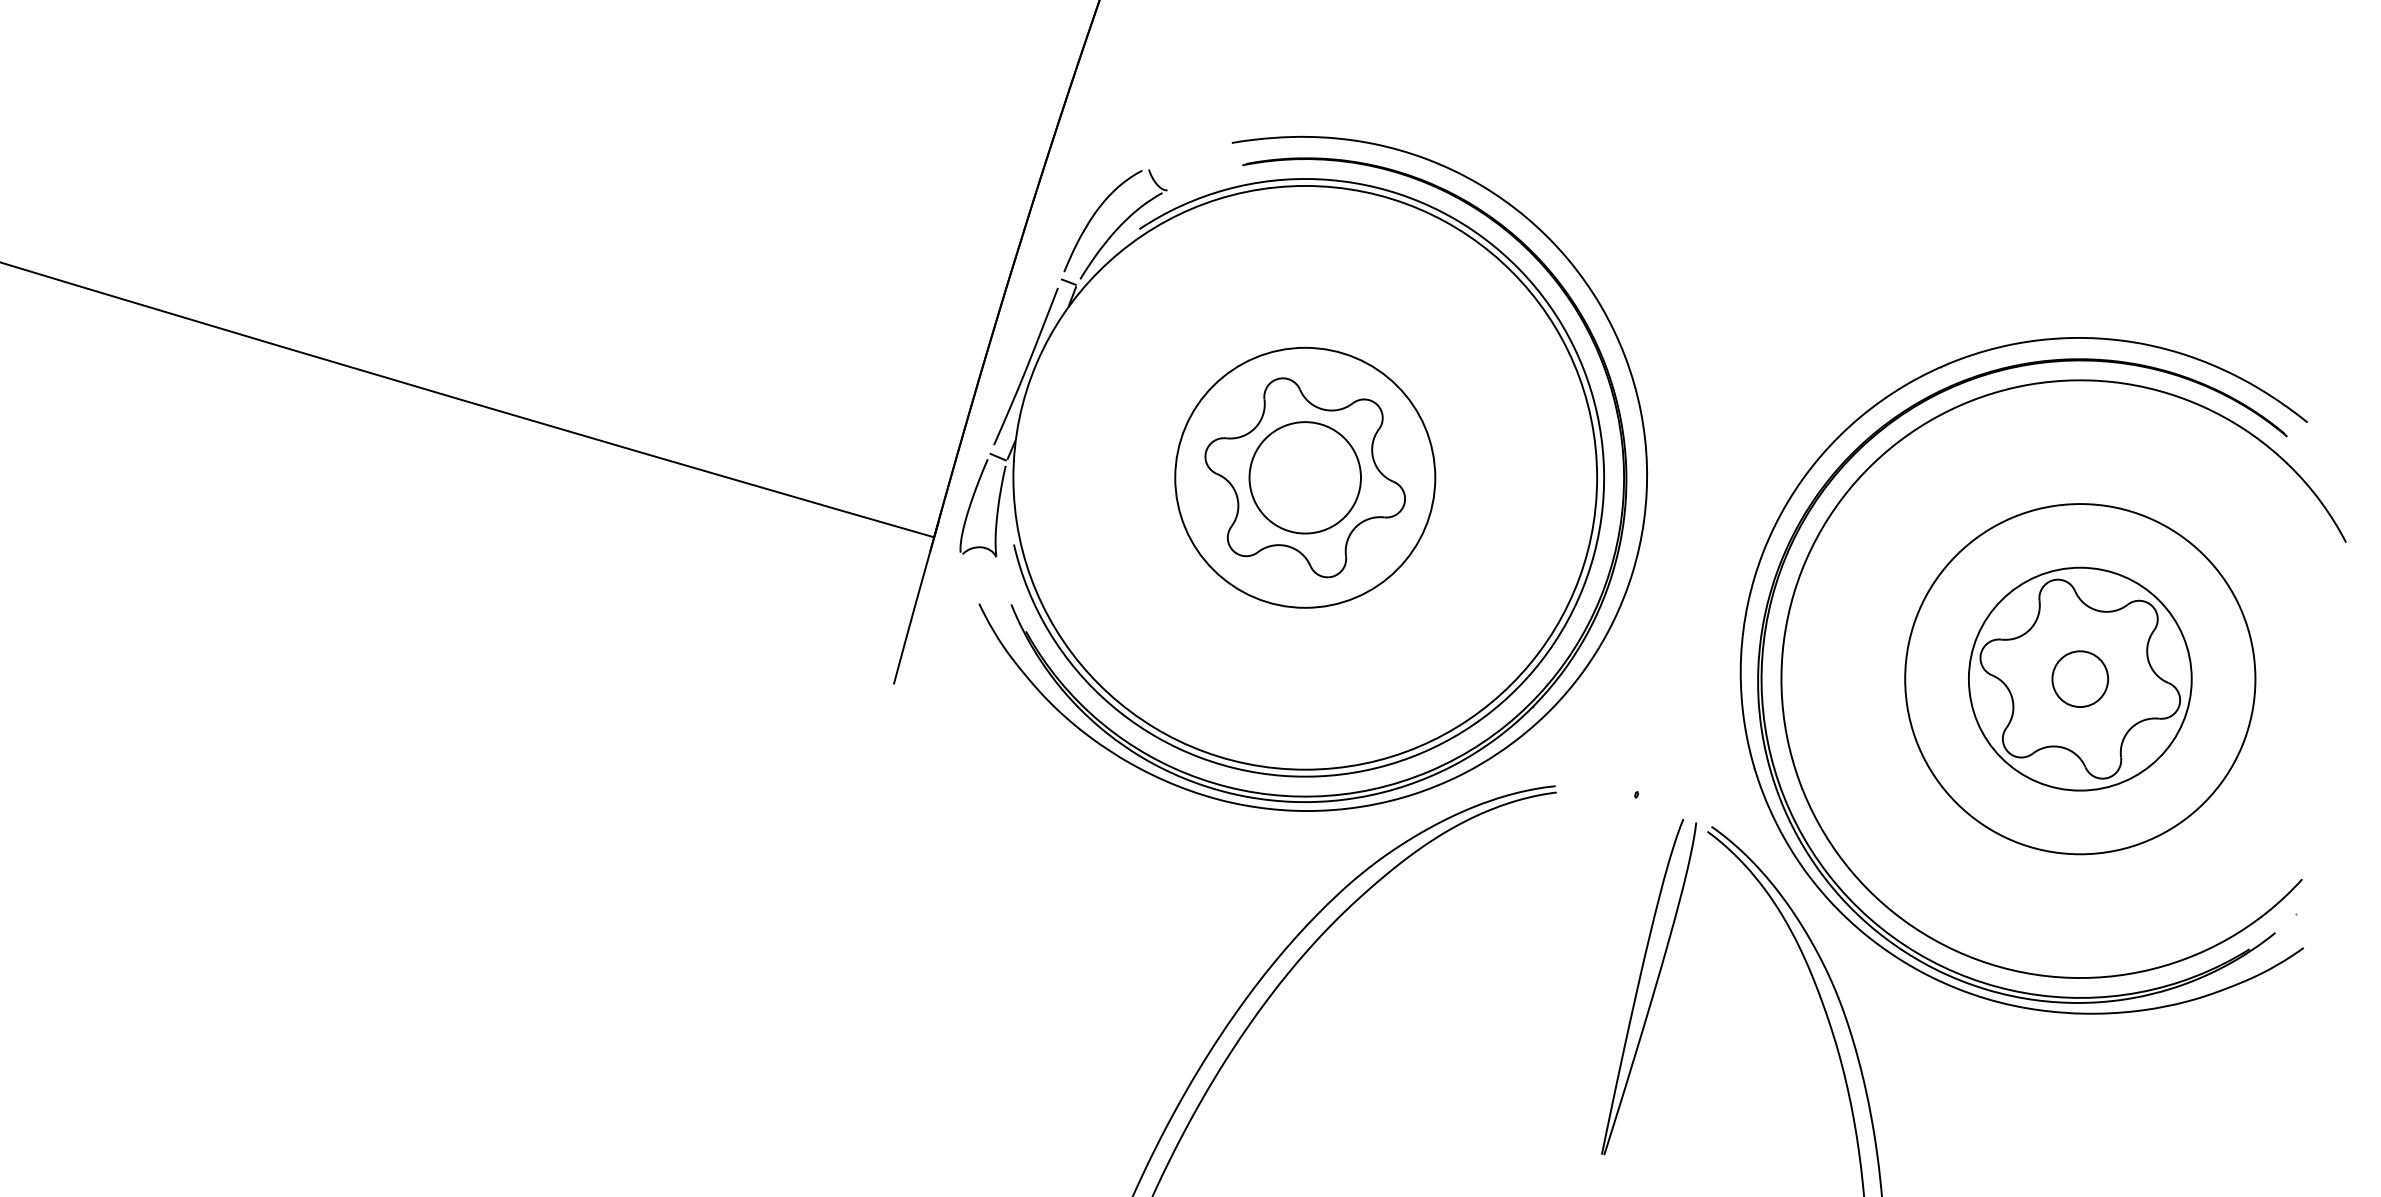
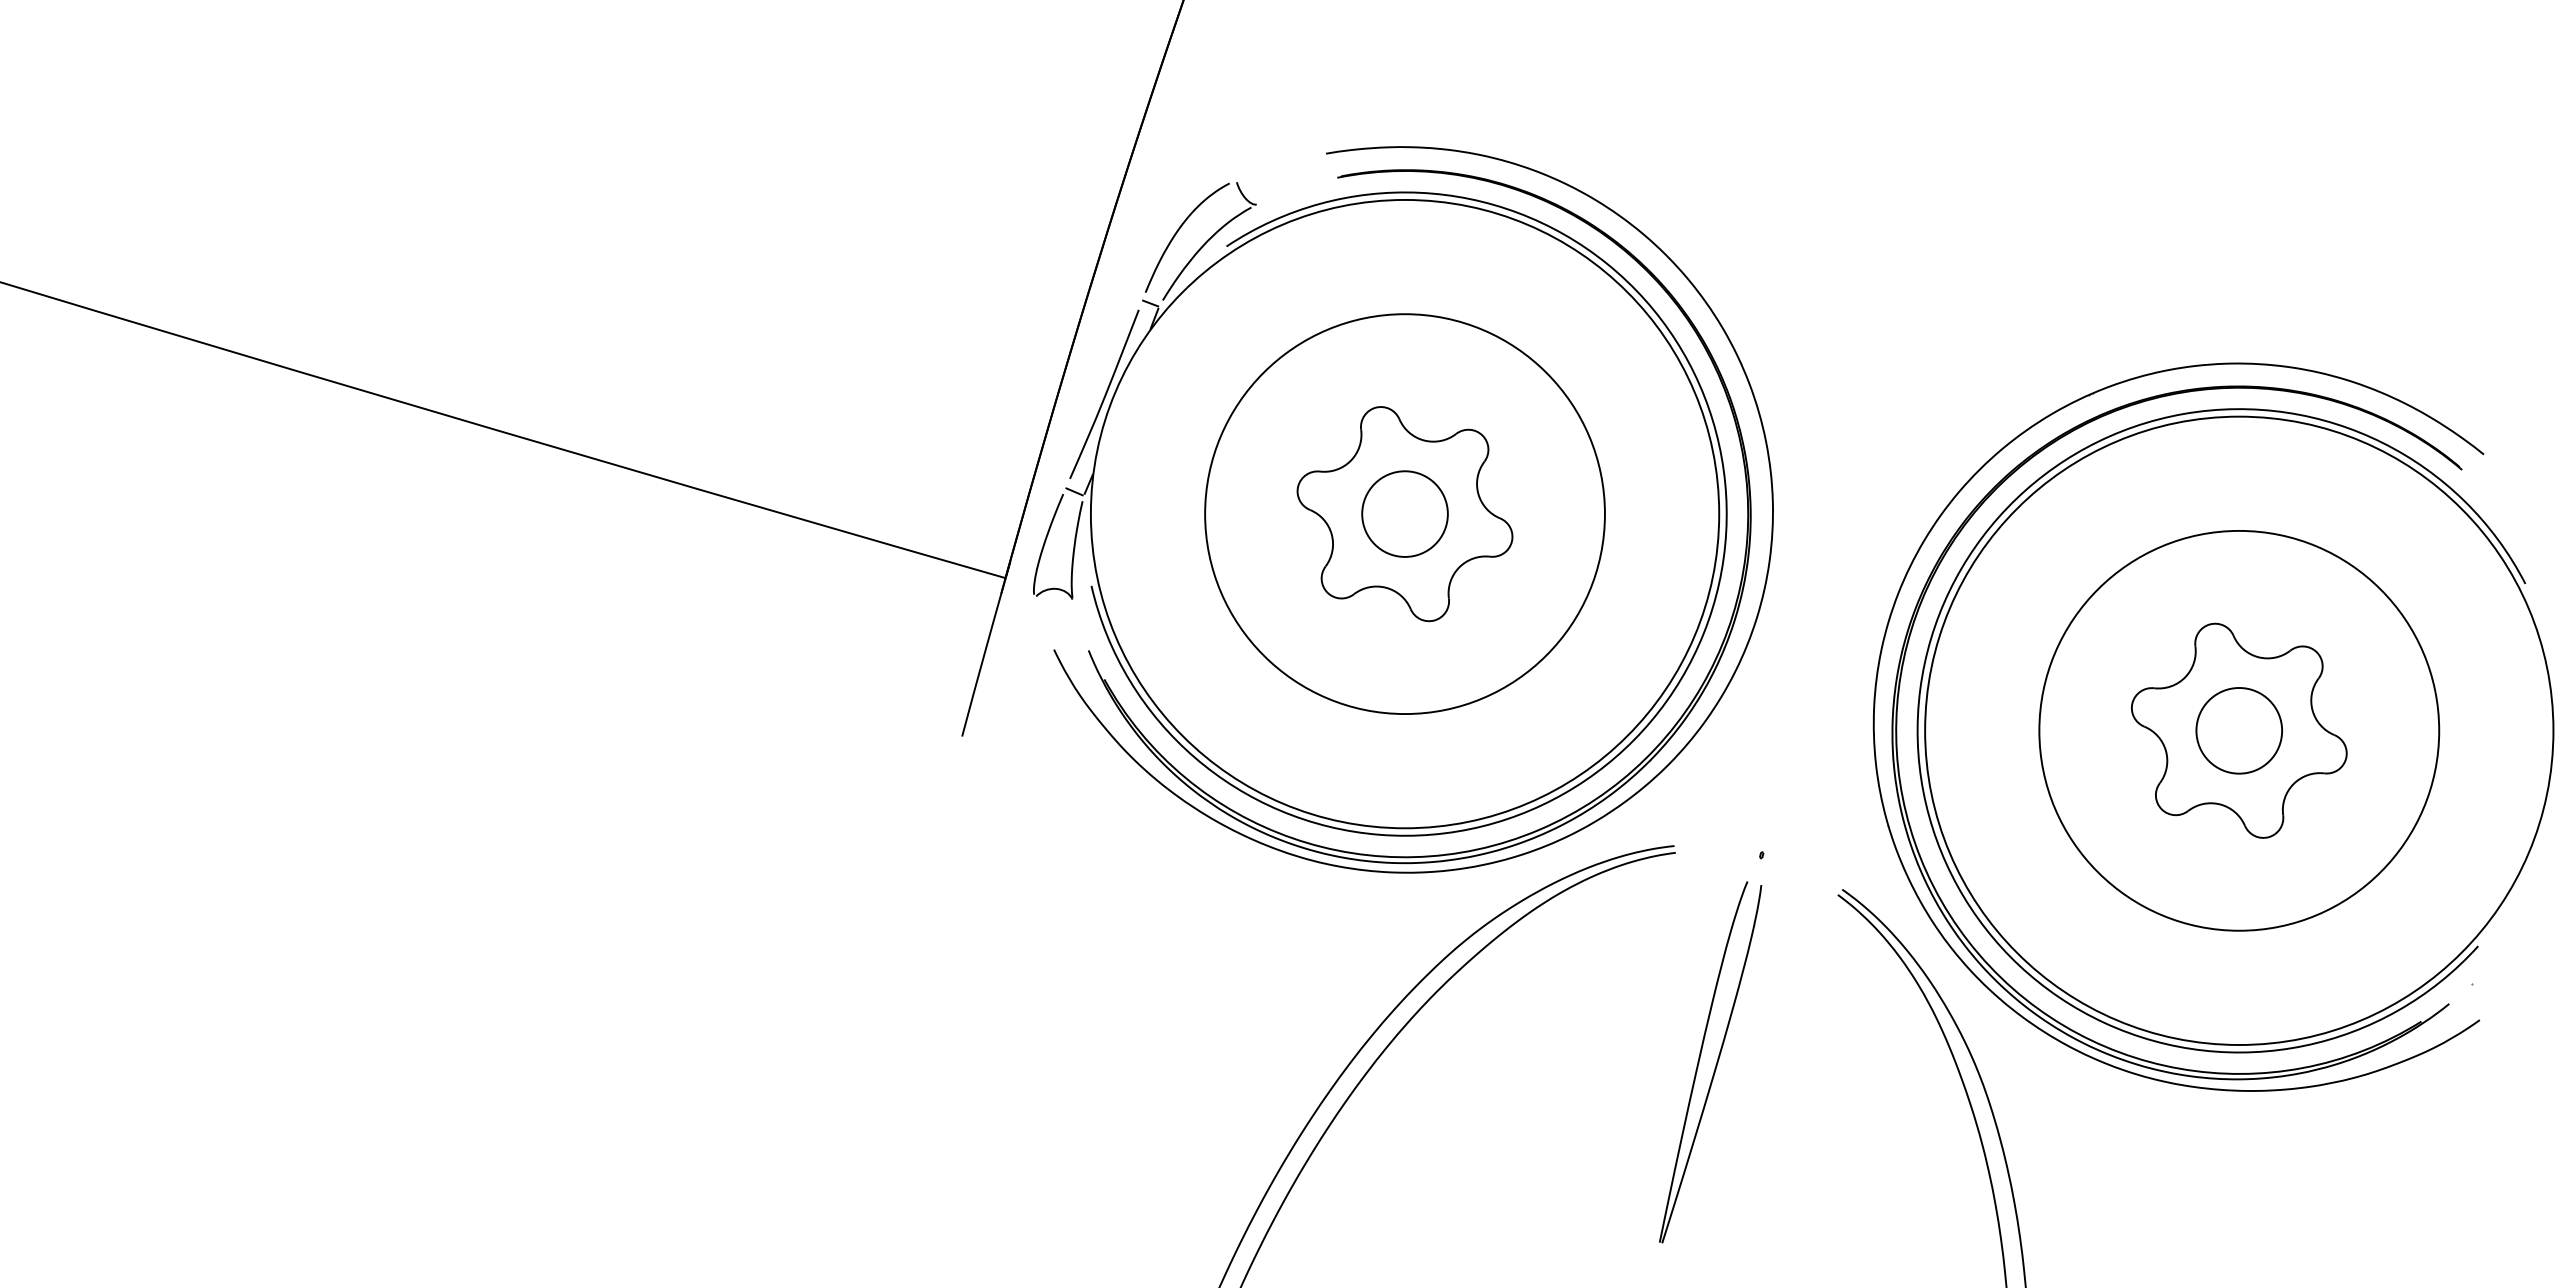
circle: (1305, 477) -> (1405, 513), size x0.71
circle: (1305, 477) -> (1405, 513), size x1.43
circle: (2080, 678) -> (2239, 730), size x1.43
circle: (2080, 678) -> (2239, 730), size x1.67
circle: (2080, 679) -> (2239, 731), size x1.67
part: (1649, 987) -> (1710, 1062), moved

